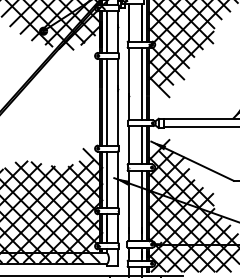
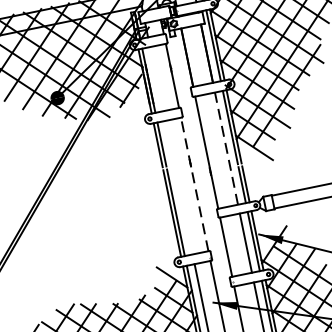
line: (107, 31) -> (156, 78), removed
line: (141, 83) -> (225, 147), solid -> dashed
line: (117, 101) -> (194, 183), solid -> dashed
line: (107, 102) -> (179, 187), removed

